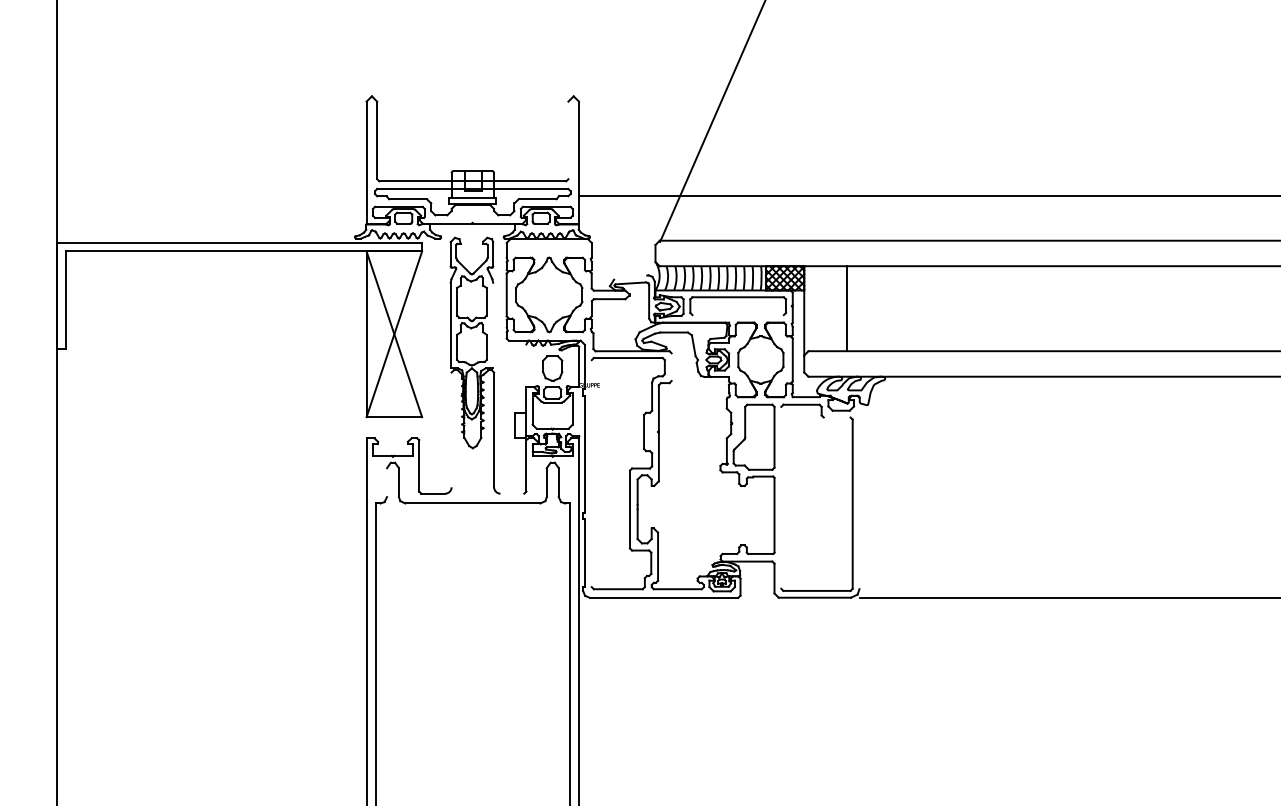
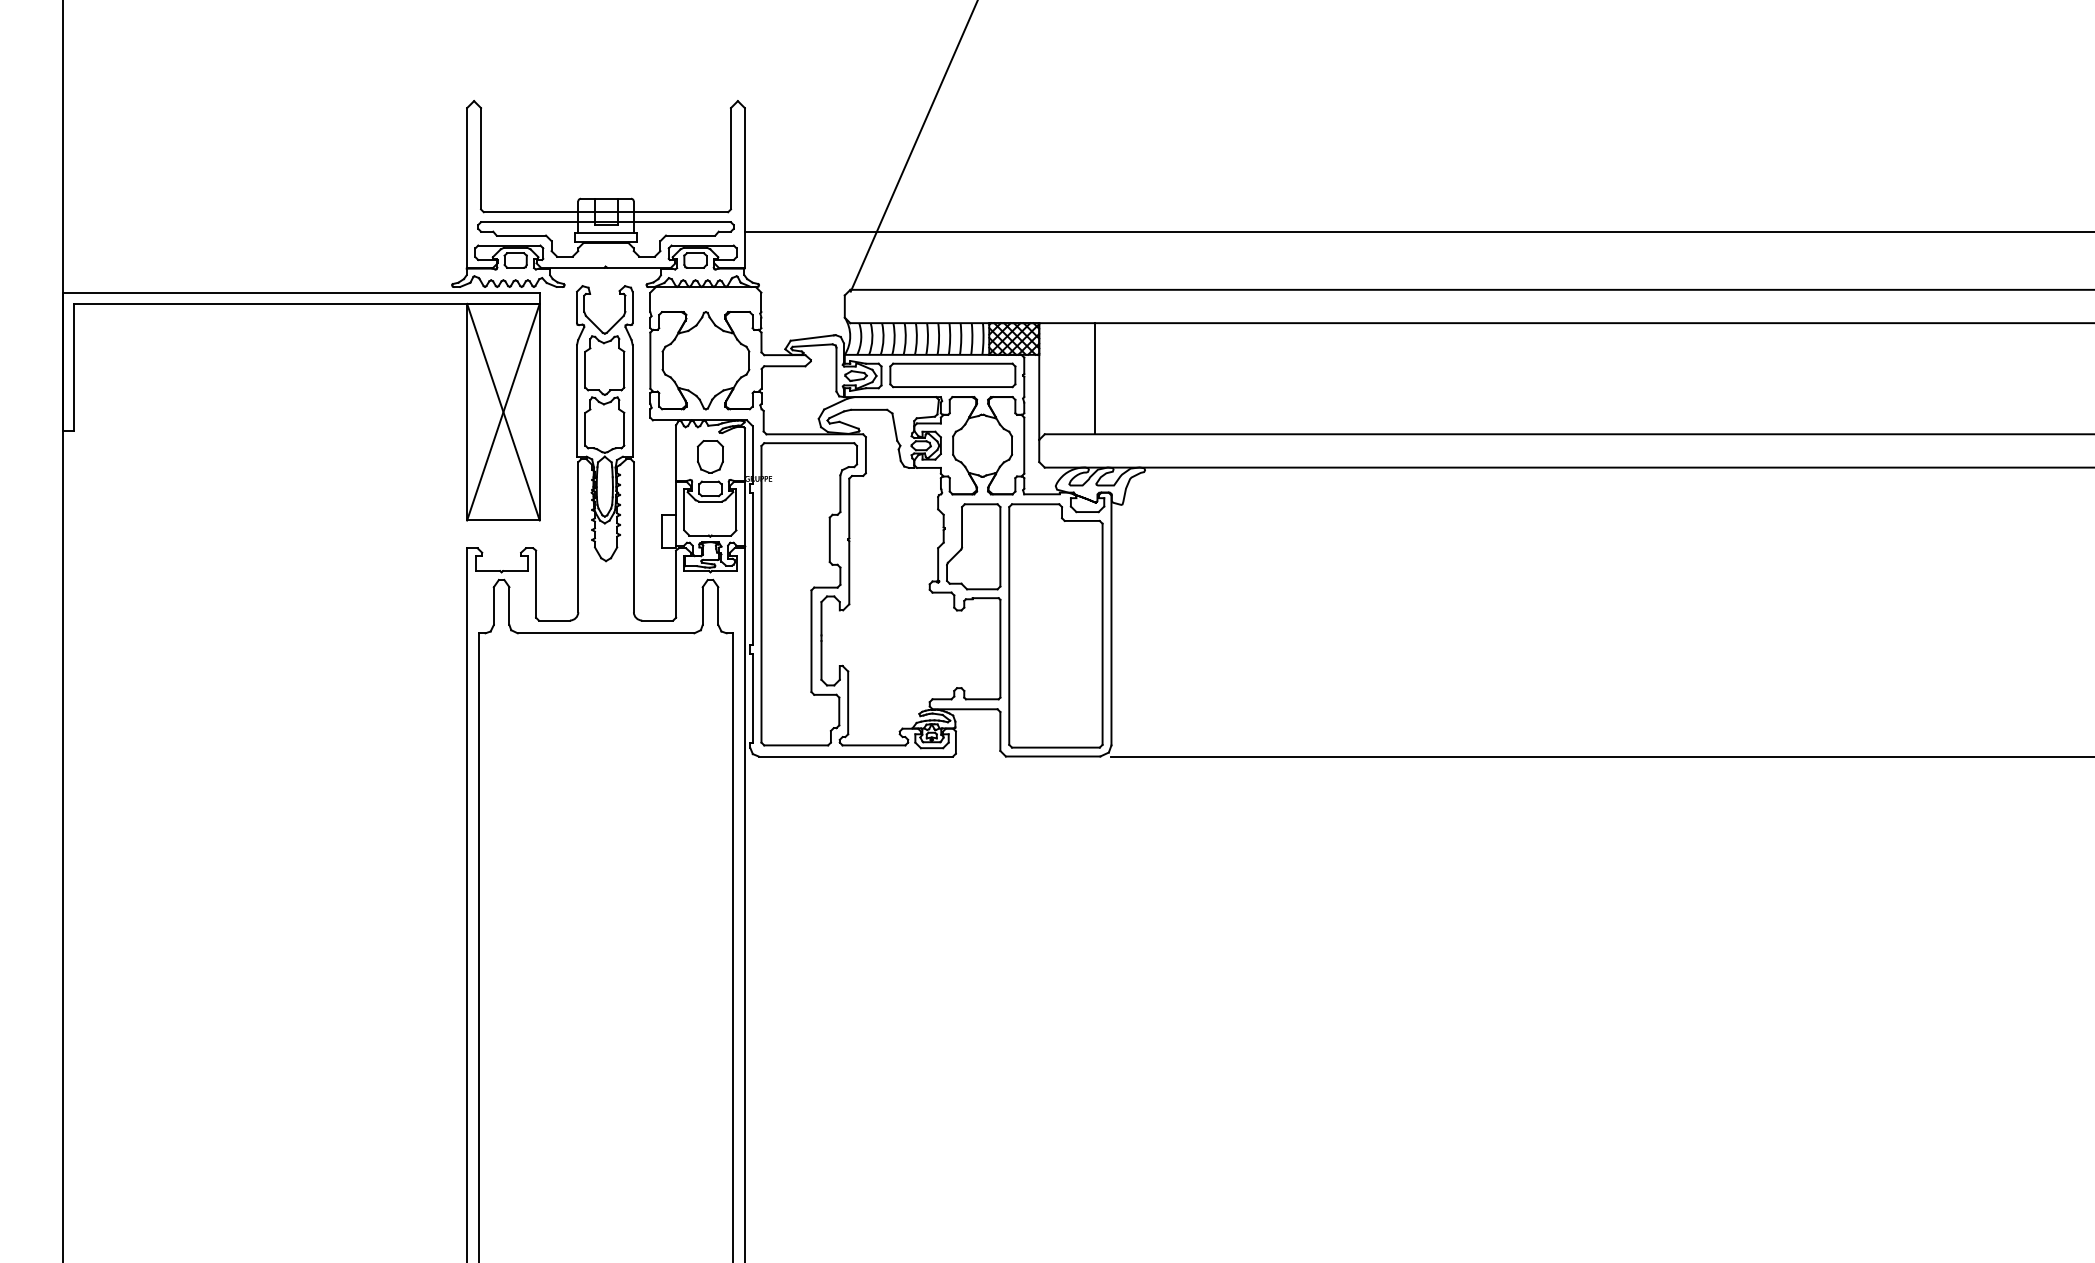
line: (568, 140) -> (730, 158), added
line: (630, 277) -> (811, 337), added
line: (737, 315) -> (952, 387), added
line: (493, 325) -> (632, 400), added
line: (421, 333) -> (539, 411), added
line: (526, 365) -> (676, 452), added
line: (671, 367) -> (865, 455), added
line: (578, 411) -> (744, 513), added
line: (836, 417) -> (1081, 520), added
line: (451, 430) -> (578, 537), added
line: (591, 473) -> (761, 593), added
line: (386, 482) -> (493, 605), added
line: (512, 493) -> (657, 620), added
line: (859, 493) -> (1111, 620), added
line: (781, 497) -> (1009, 625), added

